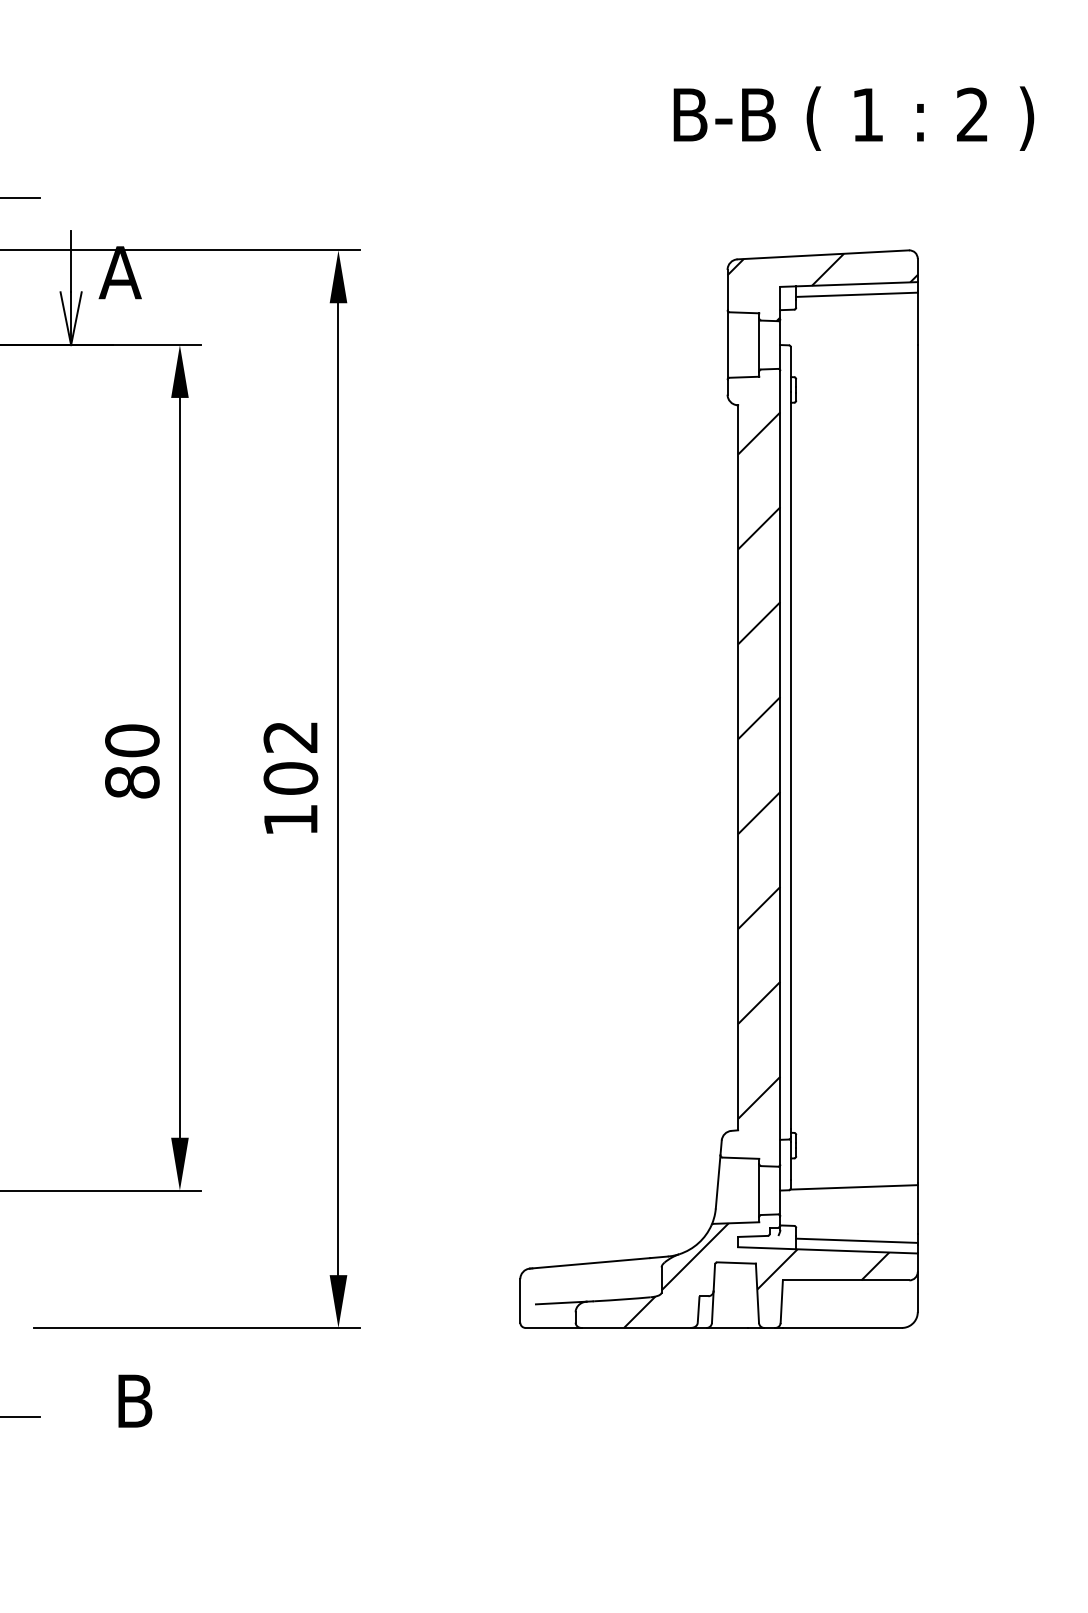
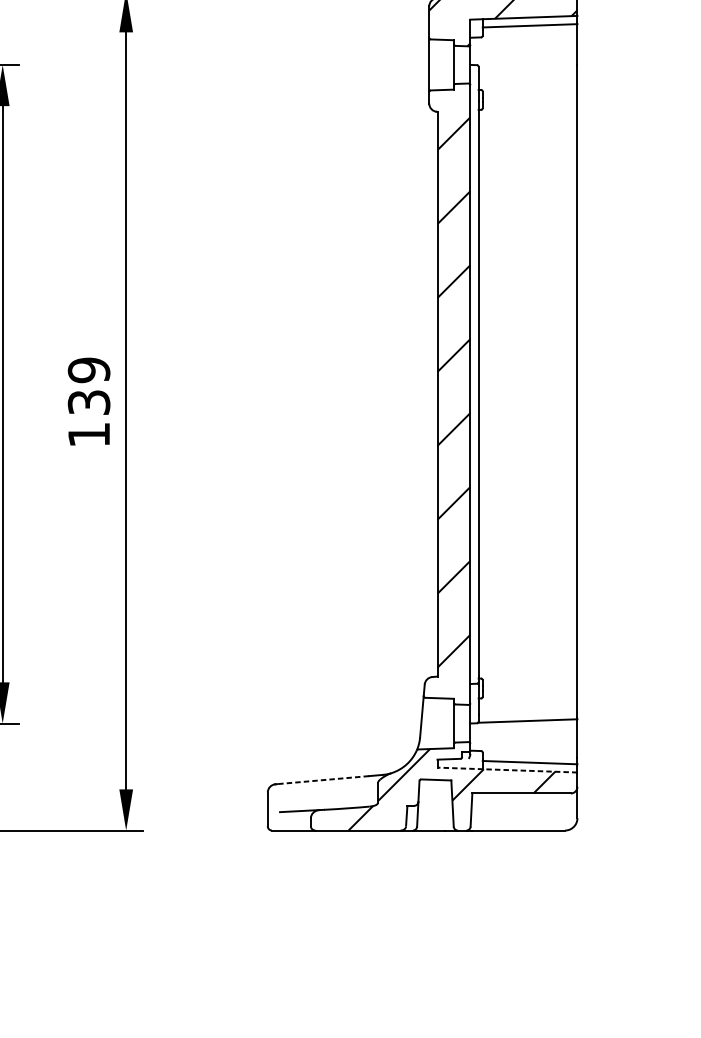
text: (290, 757) -> (88, 386), 102 -> 139
line: (827, 1250) -> (507, 770), solid -> dashed
line: (590, 1263) -> (322, 780), solid -> dashed

